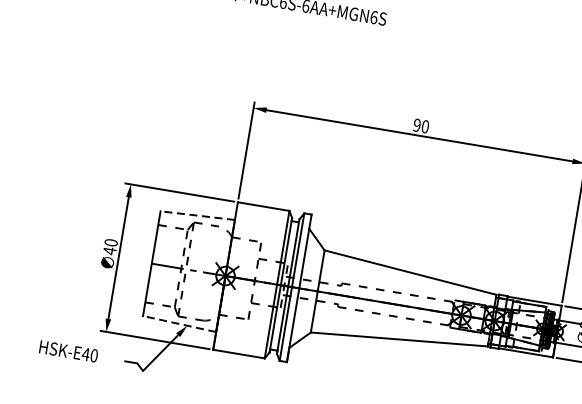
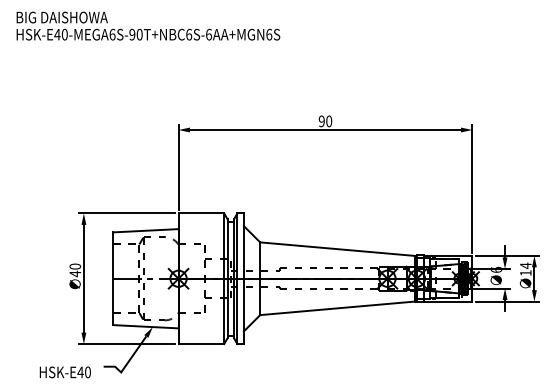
line: (197, 215) -> (145, 230), dashed -> solid
line: (179, 323) -> (145, 326), dashed -> solid
text: (67, 351) -> (64, 372), moved

